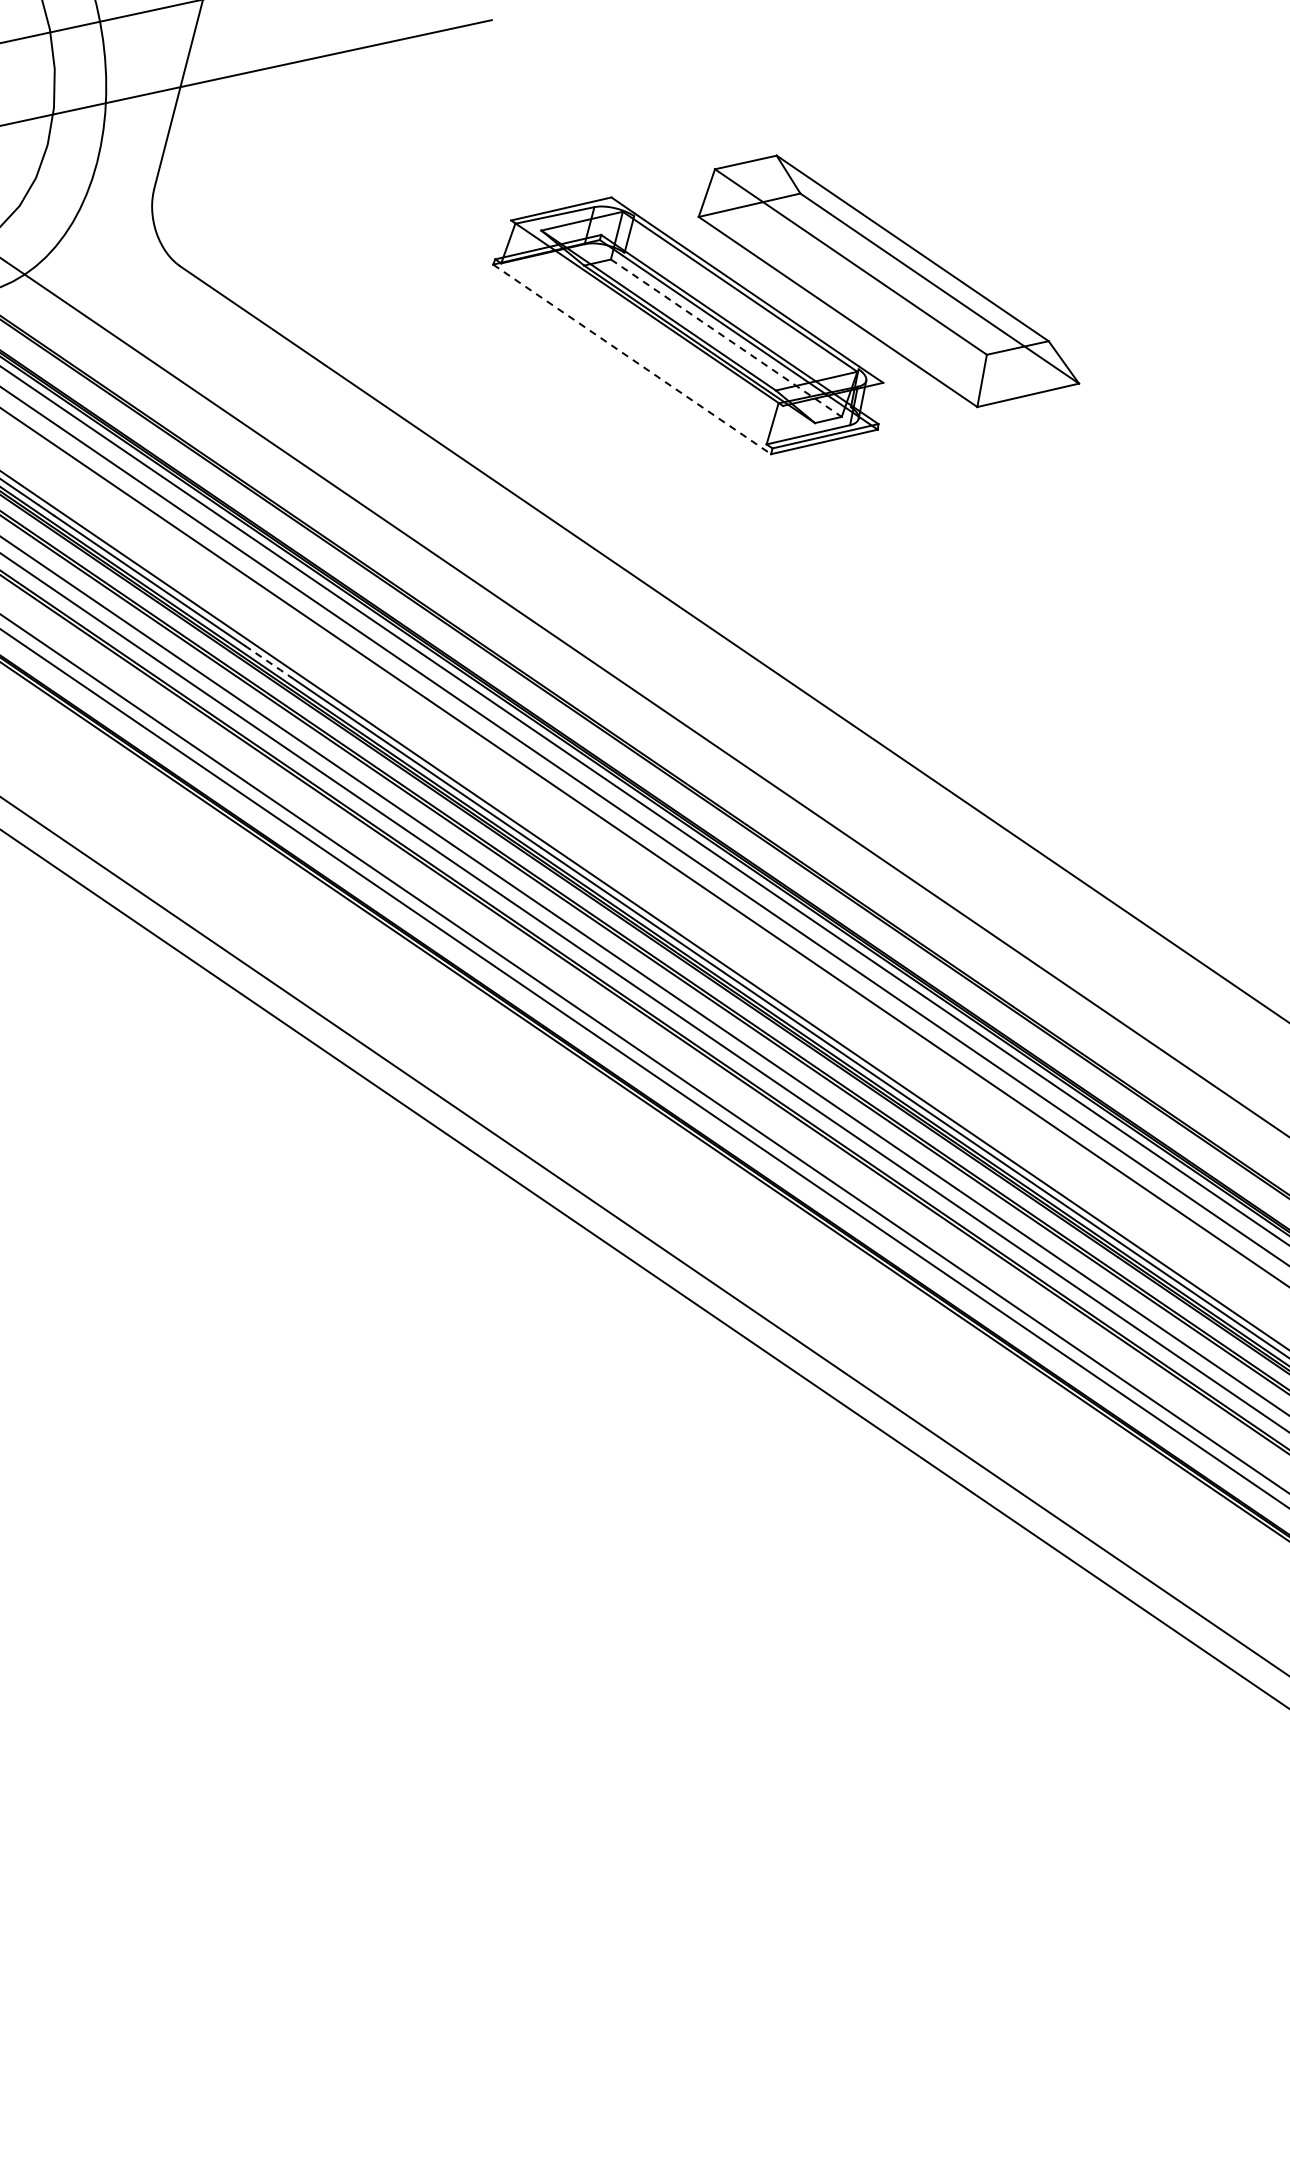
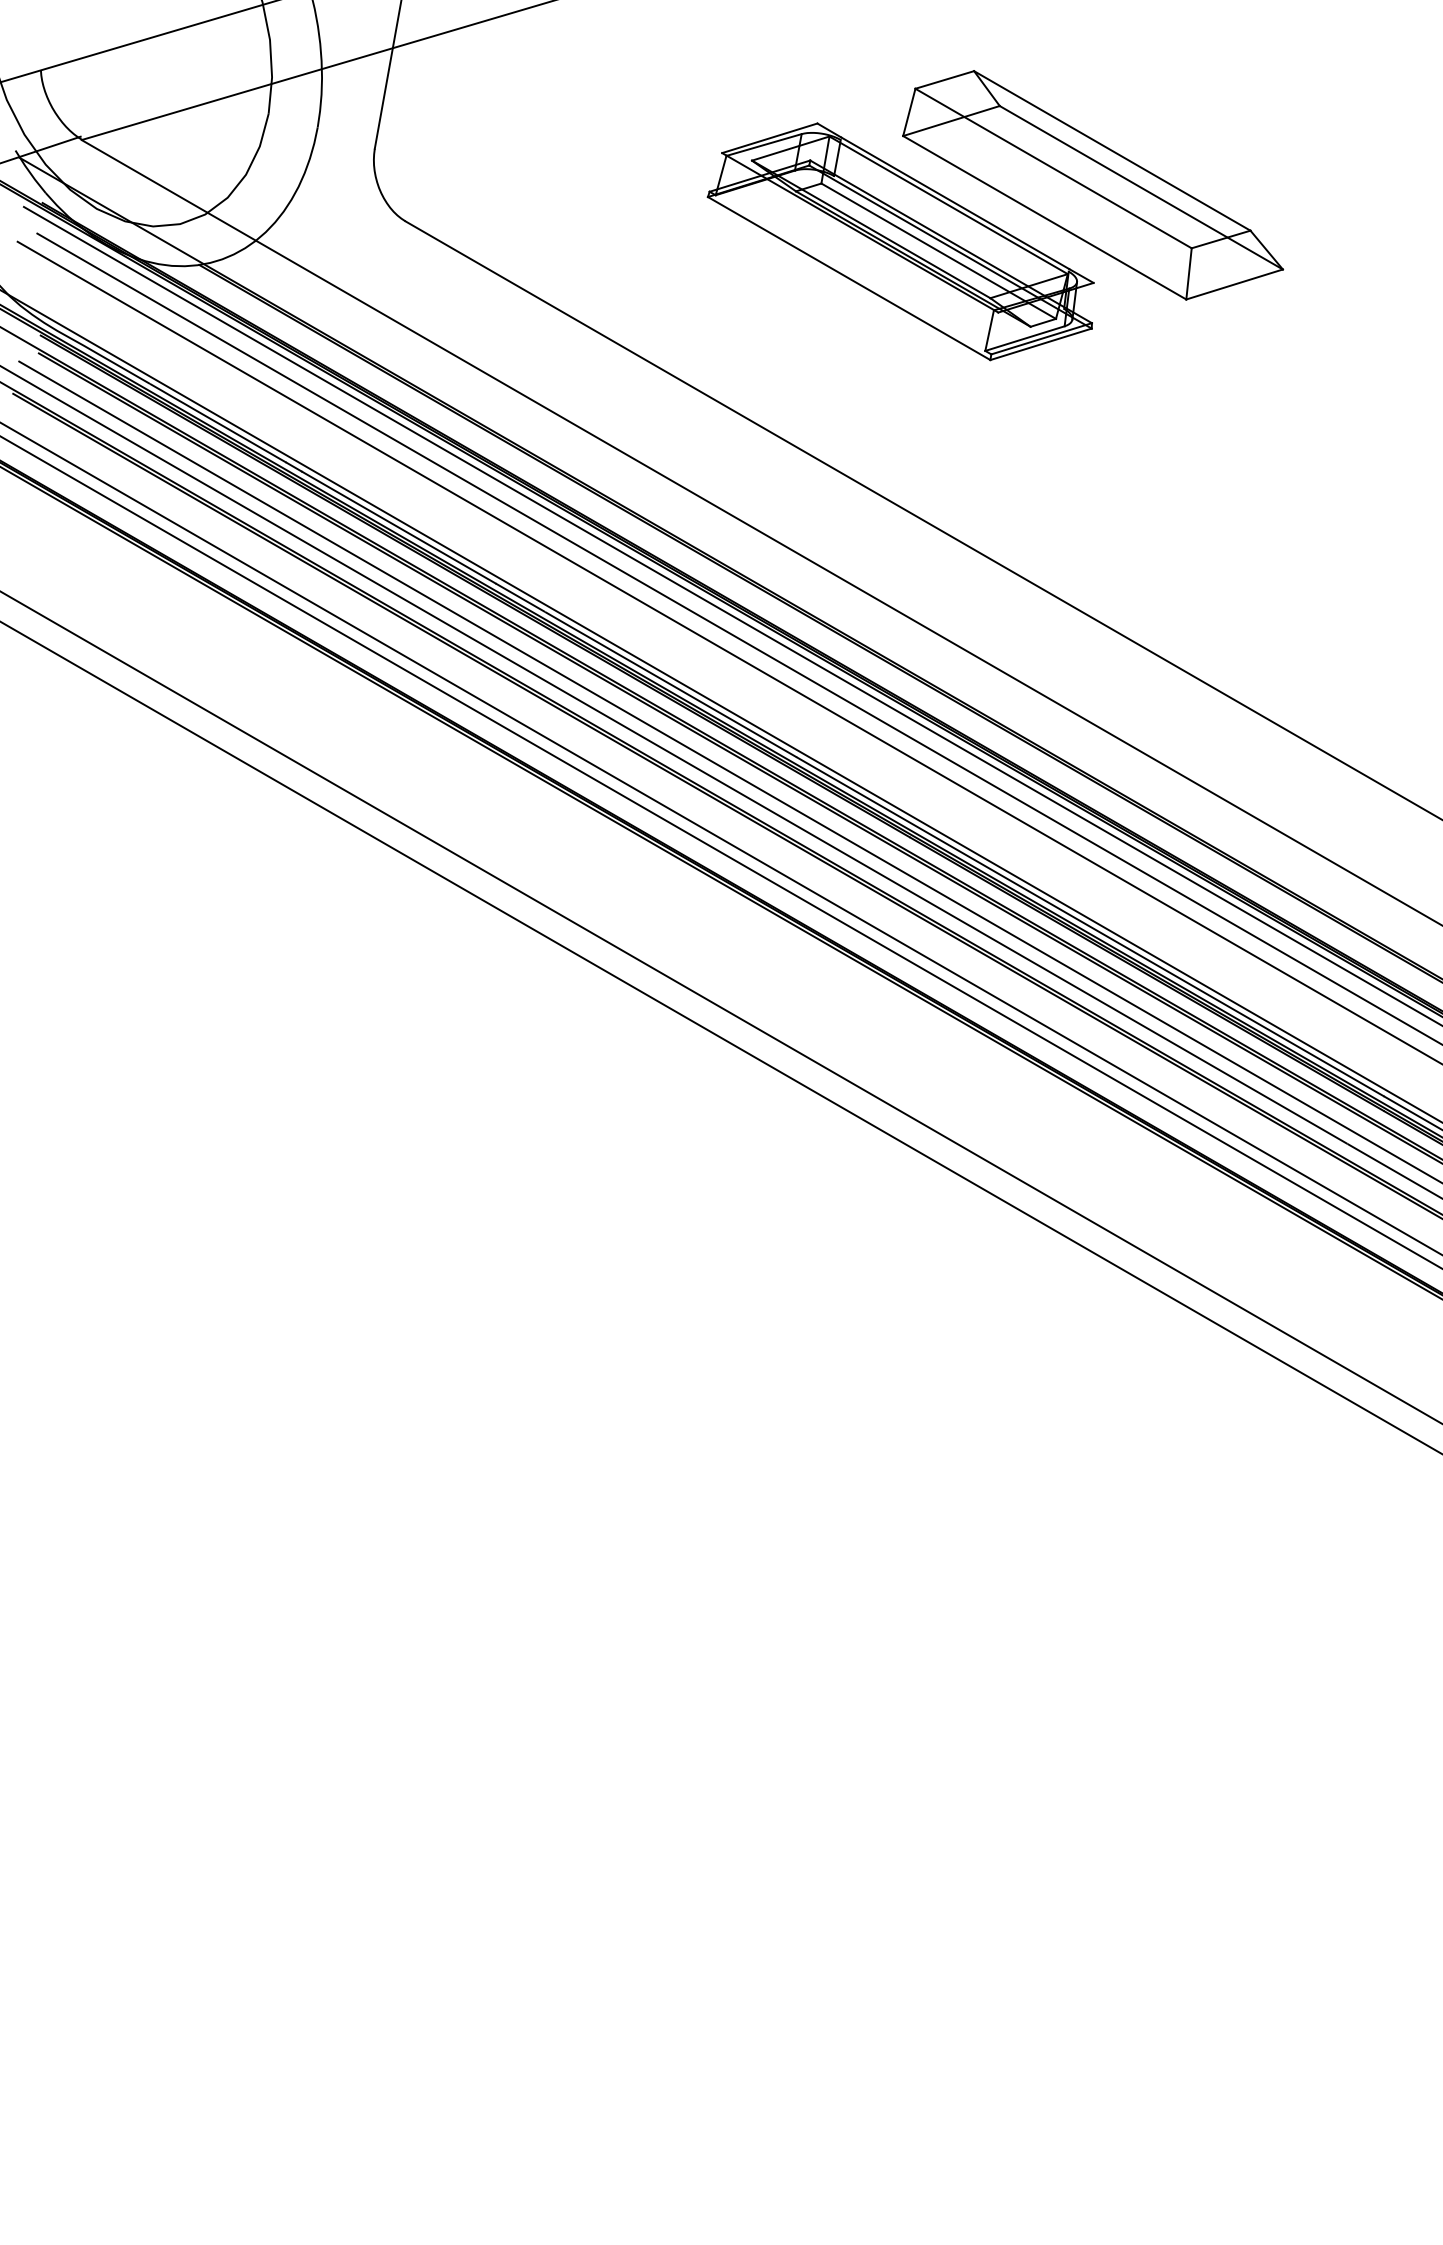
line: (727, 338) -> (939, 251), dashed -> solid
line: (632, 359) -> (849, 278), dashed -> solid
line: (270, 663) -> (521, 598), dashed -> solid

